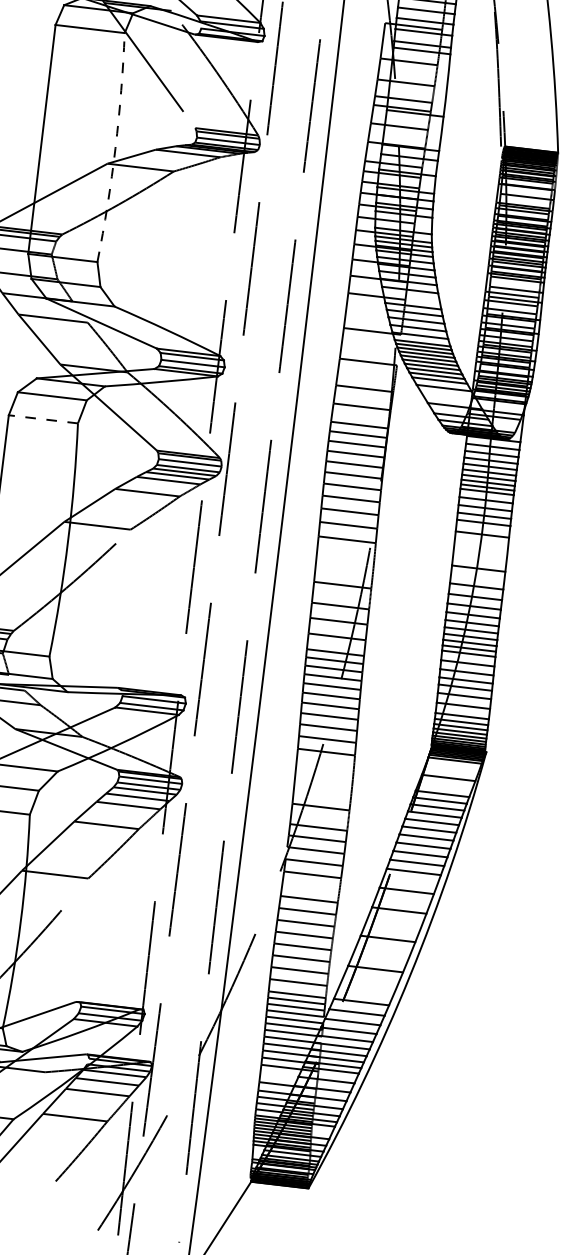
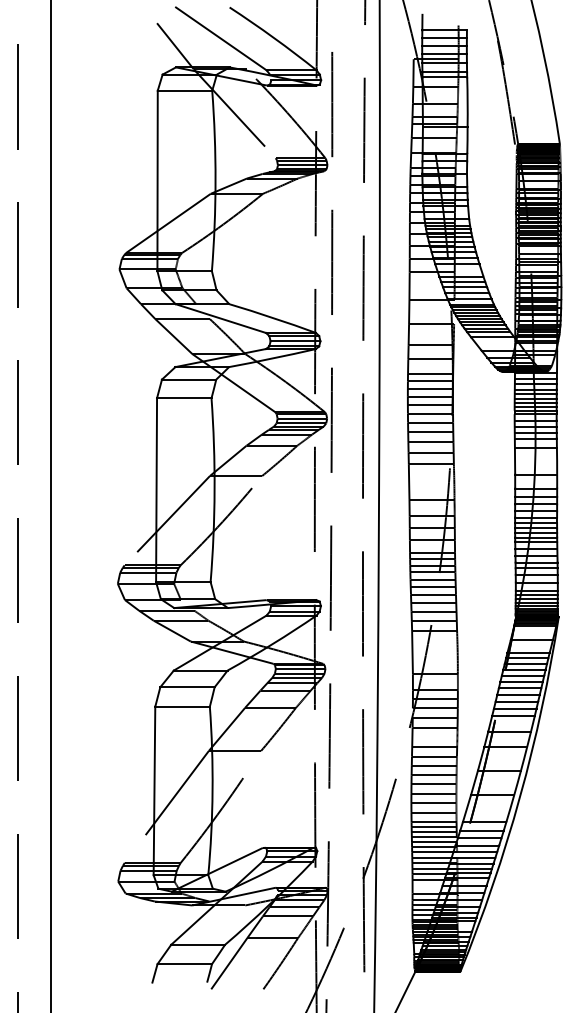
arc: (115, 147) -> (215, 180), dashed -> solid
line: (42, 419) -> (183, 398), dashed -> solid

